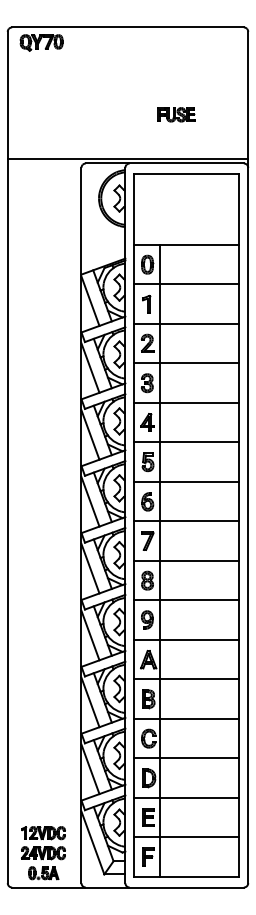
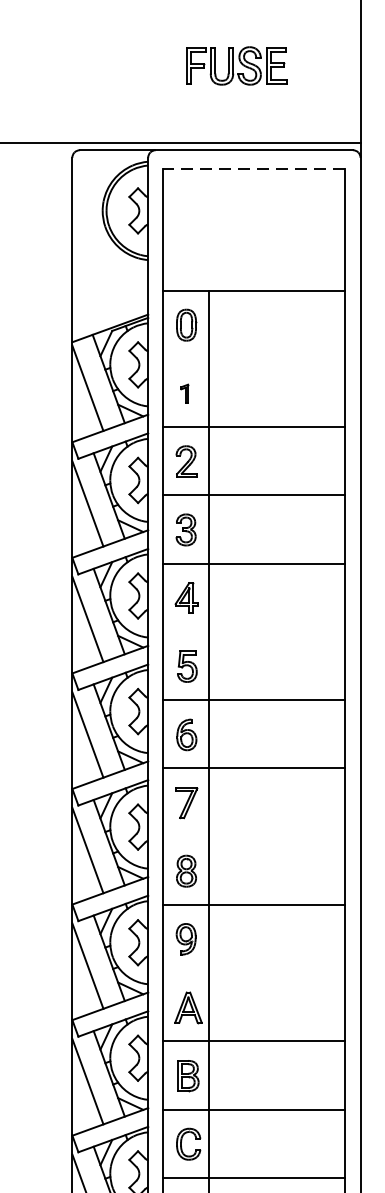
part: (176, 114) -> (236, 65), size x1.6
line: (186, 174) -> (253, 169), solid -> dashed
line: (186, 284) -> (253, 359), removed
part: (146, 303) -> (184, 392), size x0.6
line: (186, 442) -> (253, 632), removed
line: (186, 560) -> (253, 836), removed
line: (186, 639) -> (253, 972), removed

